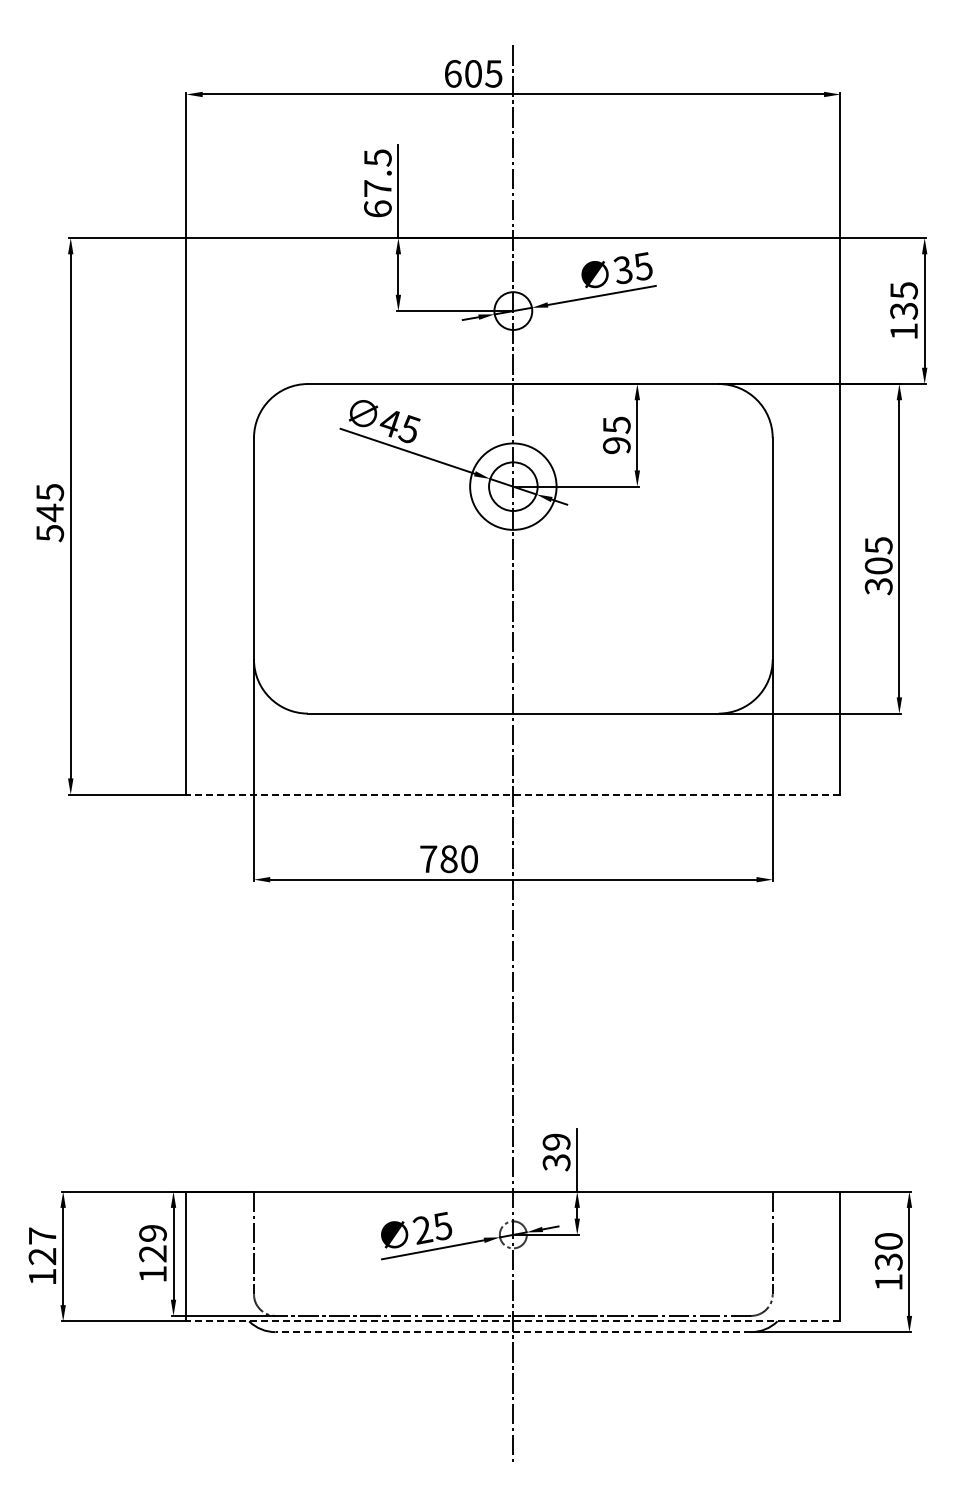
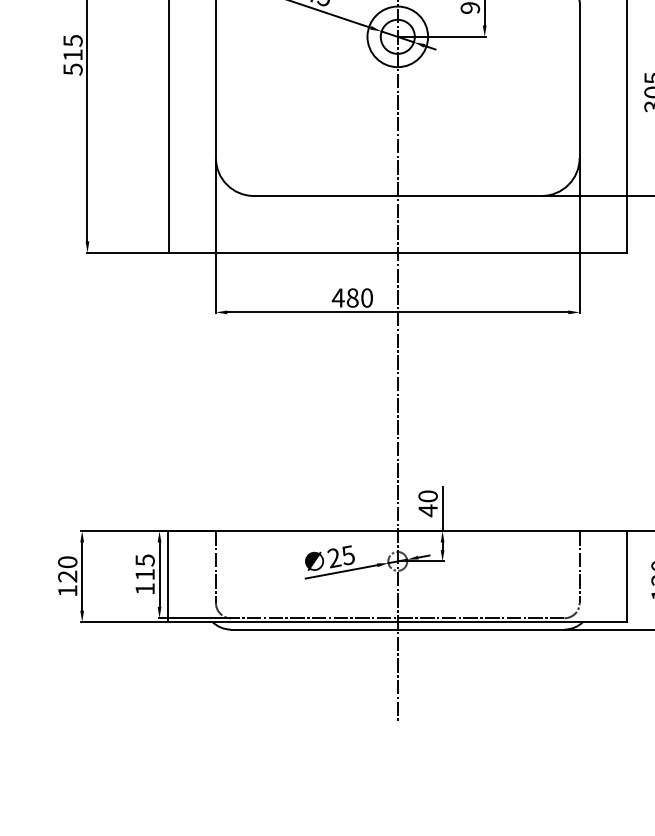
text: (49, 512) -> (72, 54), 545 -> 515
line: (513, 794) -> (397, 252), dashed -> solid
text: (428, 858) -> (338, 297), 780 -> 480
text: (556, 1152) -> (428, 503), 39 -> 40
text: (42, 1235) -> (67, 561), 127 -> 120
text: (152, 1243) -> (144, 567), 129 -> 115
line: (512, 1321) -> (397, 622), dashed -> solid
line: (513, 1332) -> (397, 629), dashed -> solid

